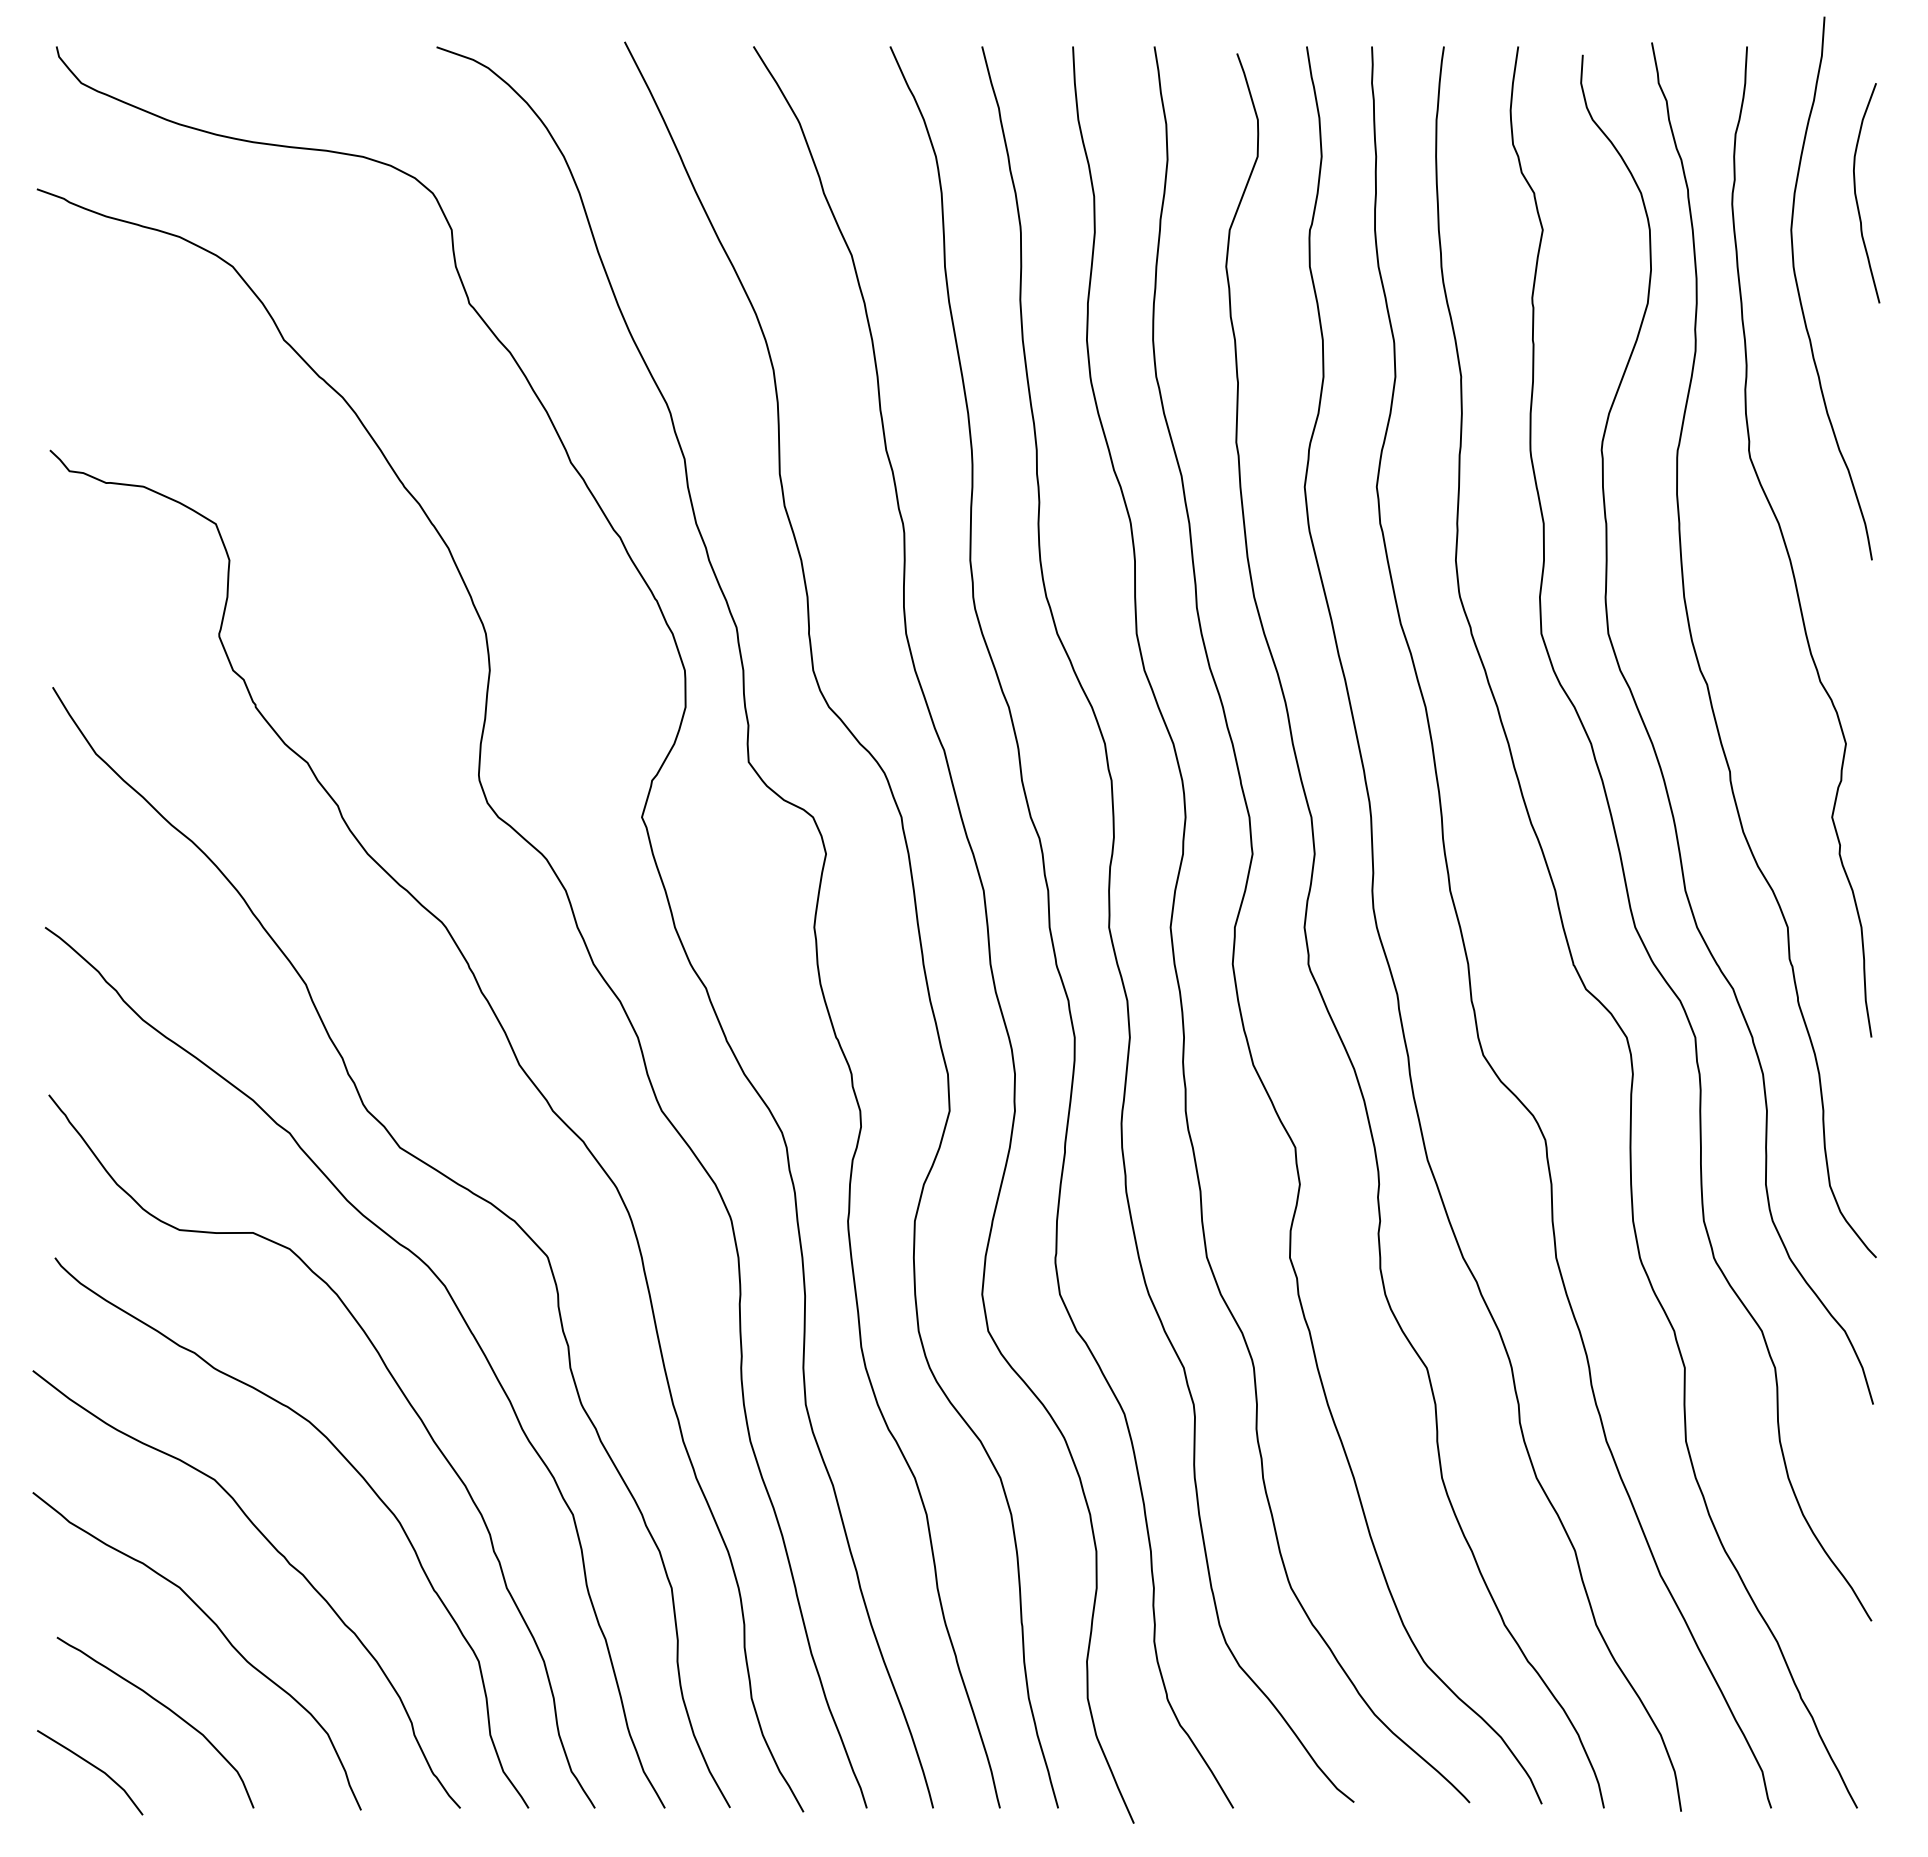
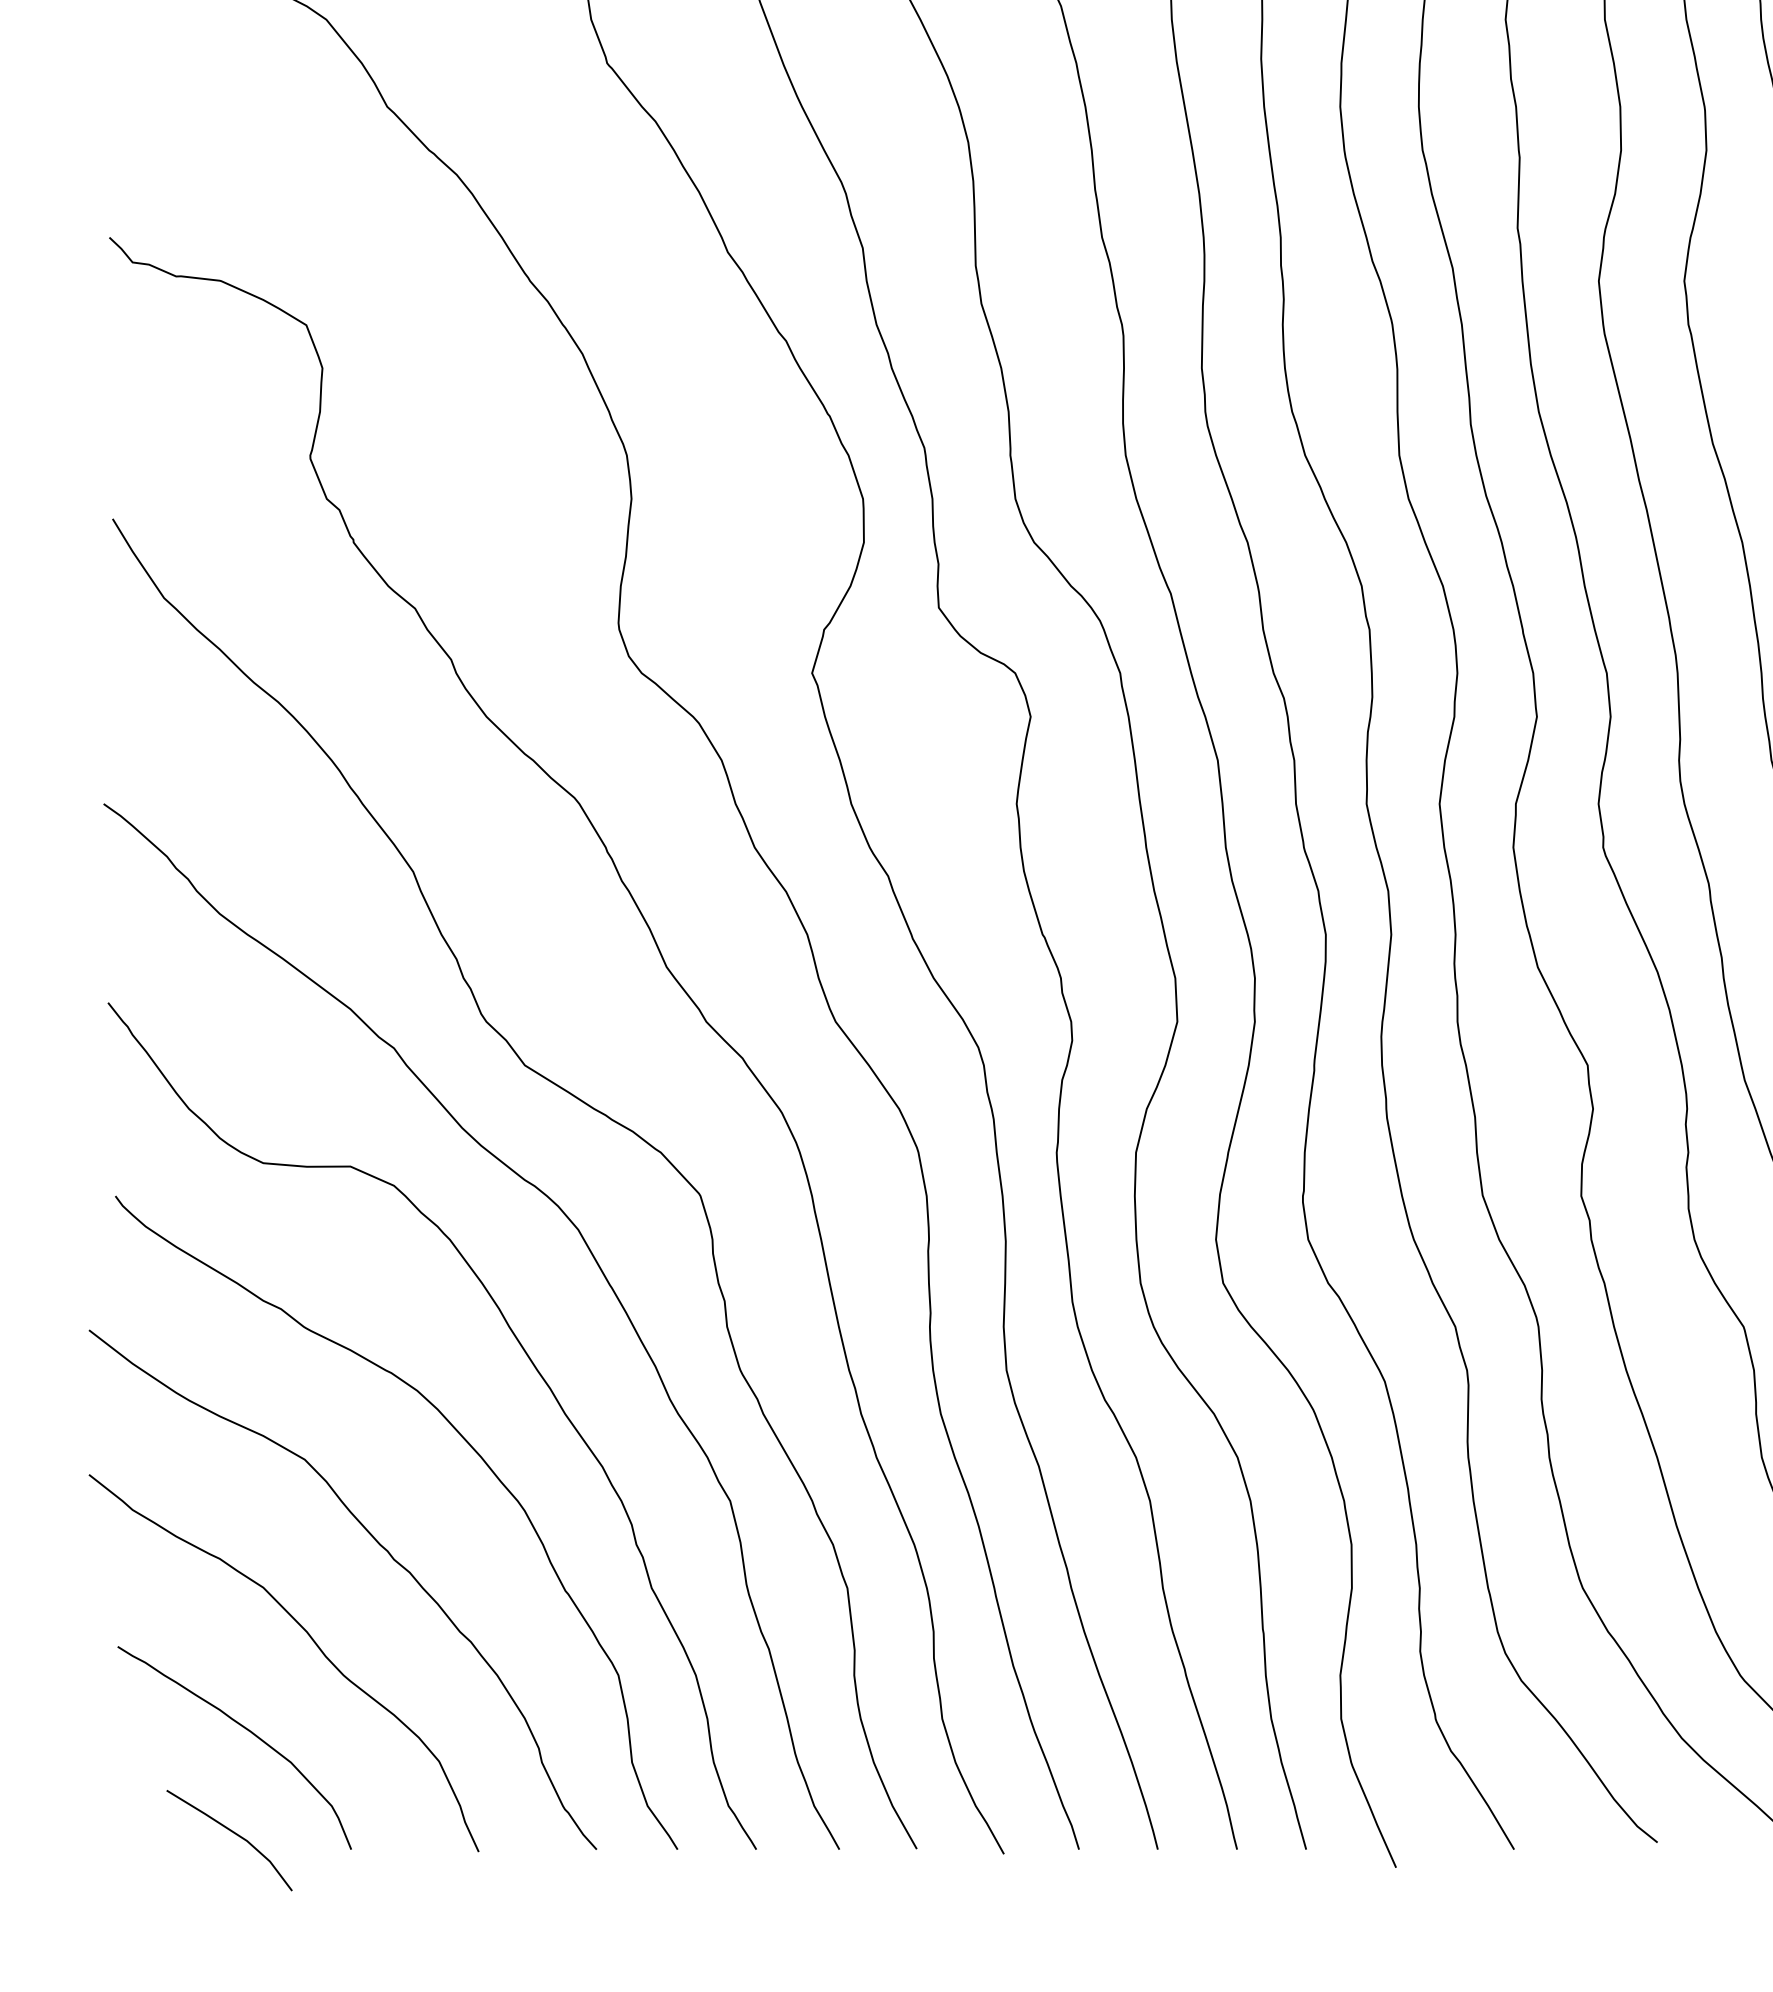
line: (92, 1766) -> (232, 1833), moved

